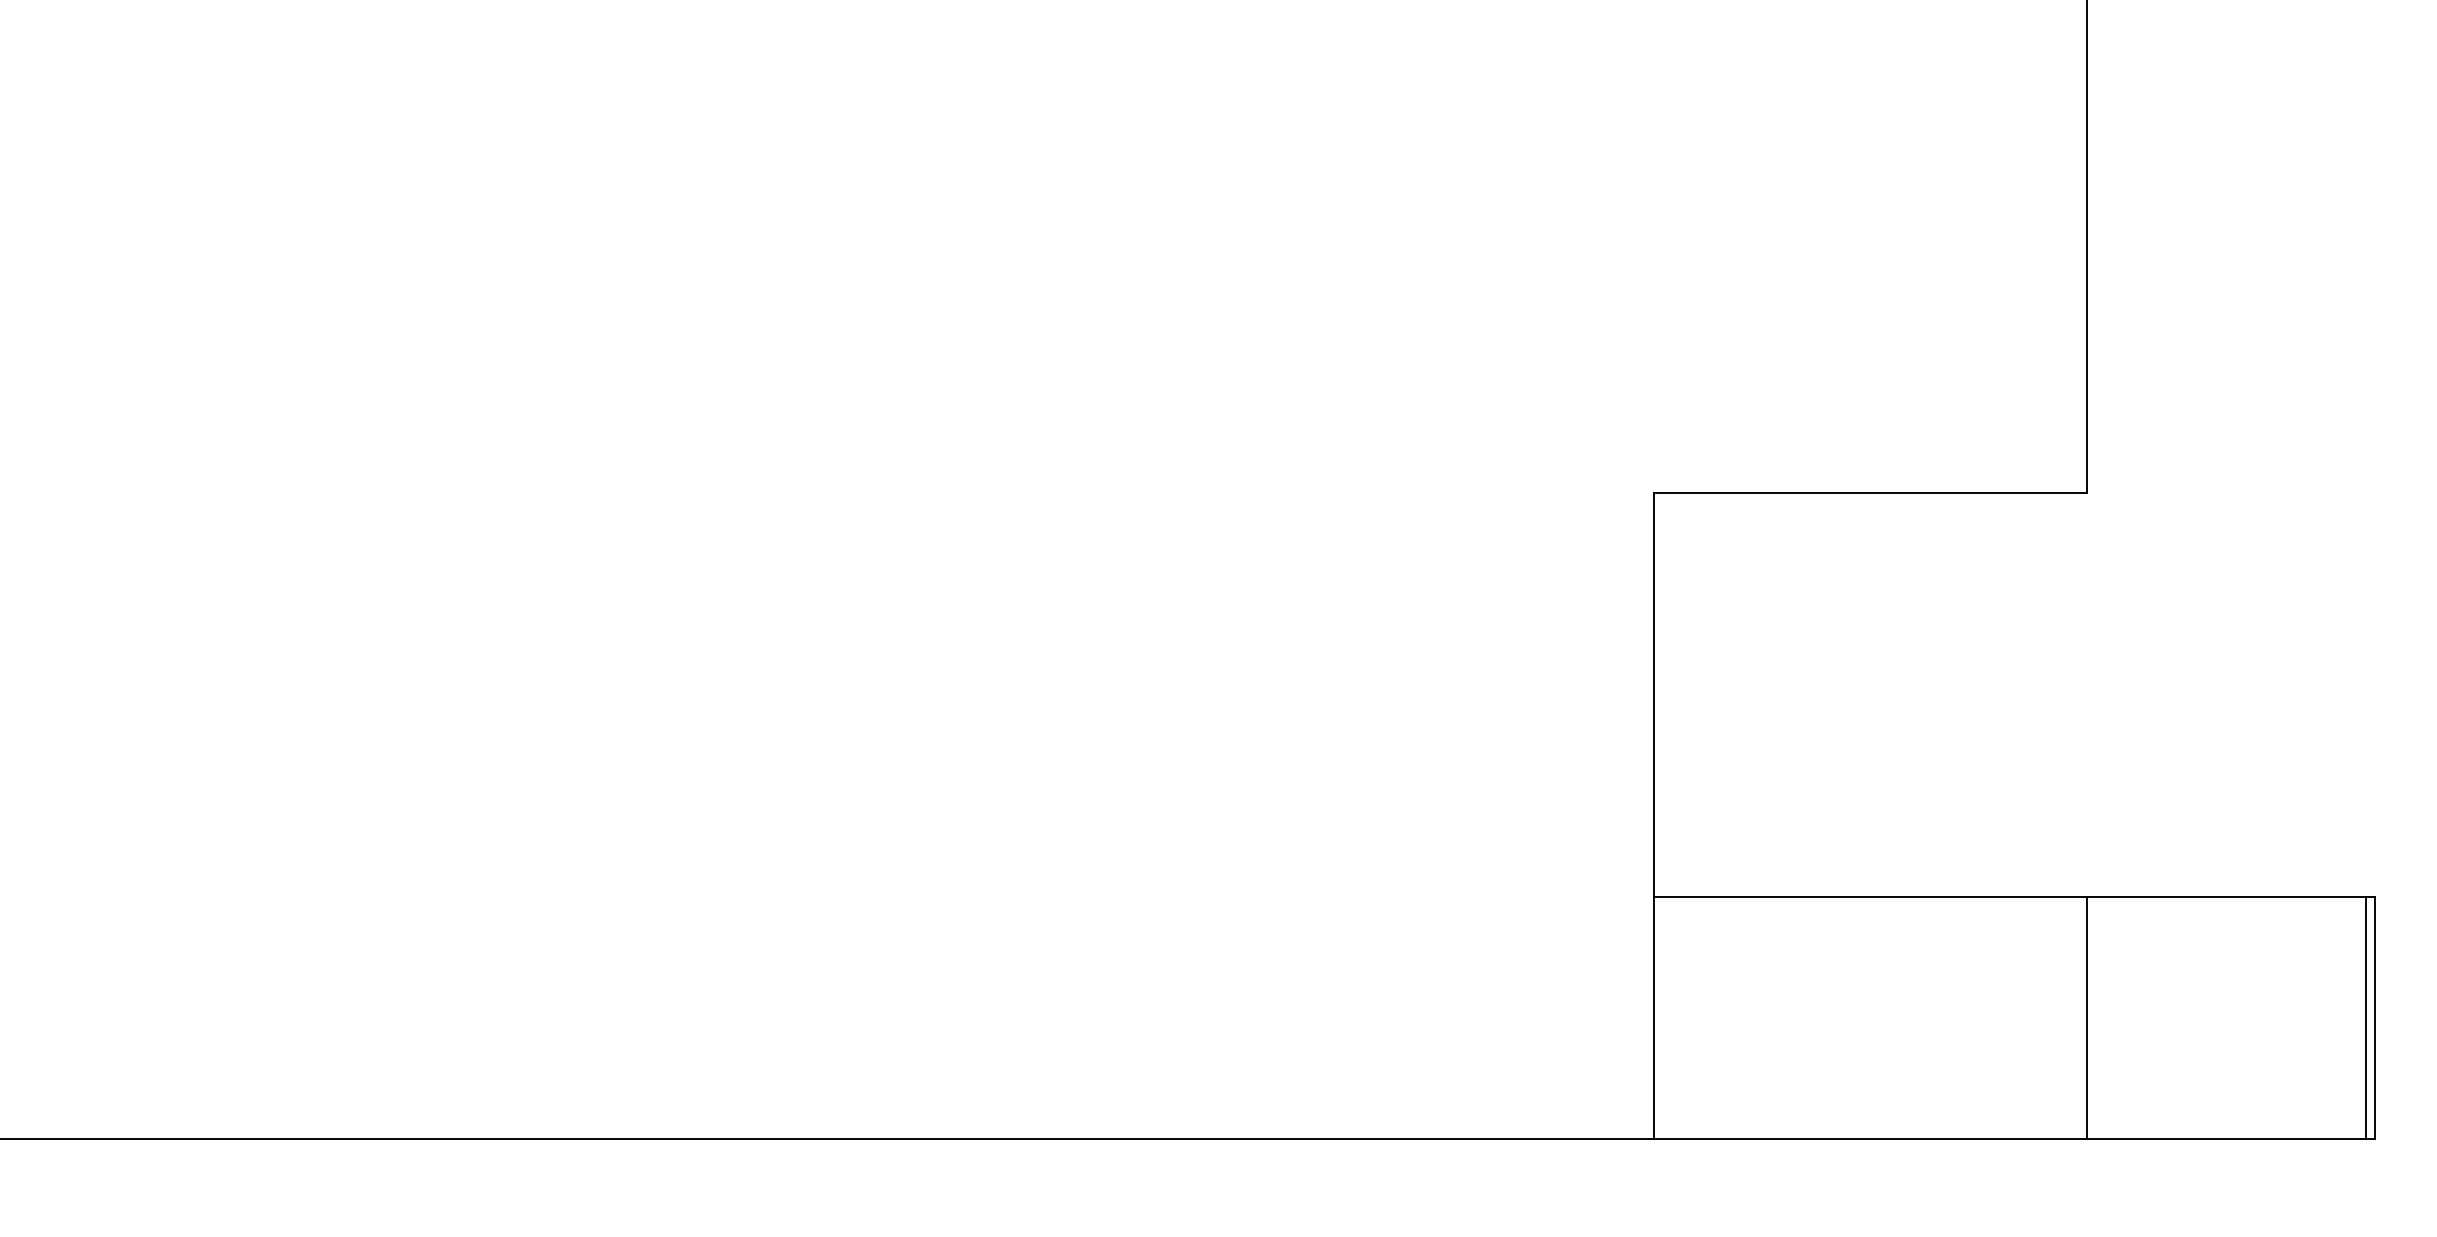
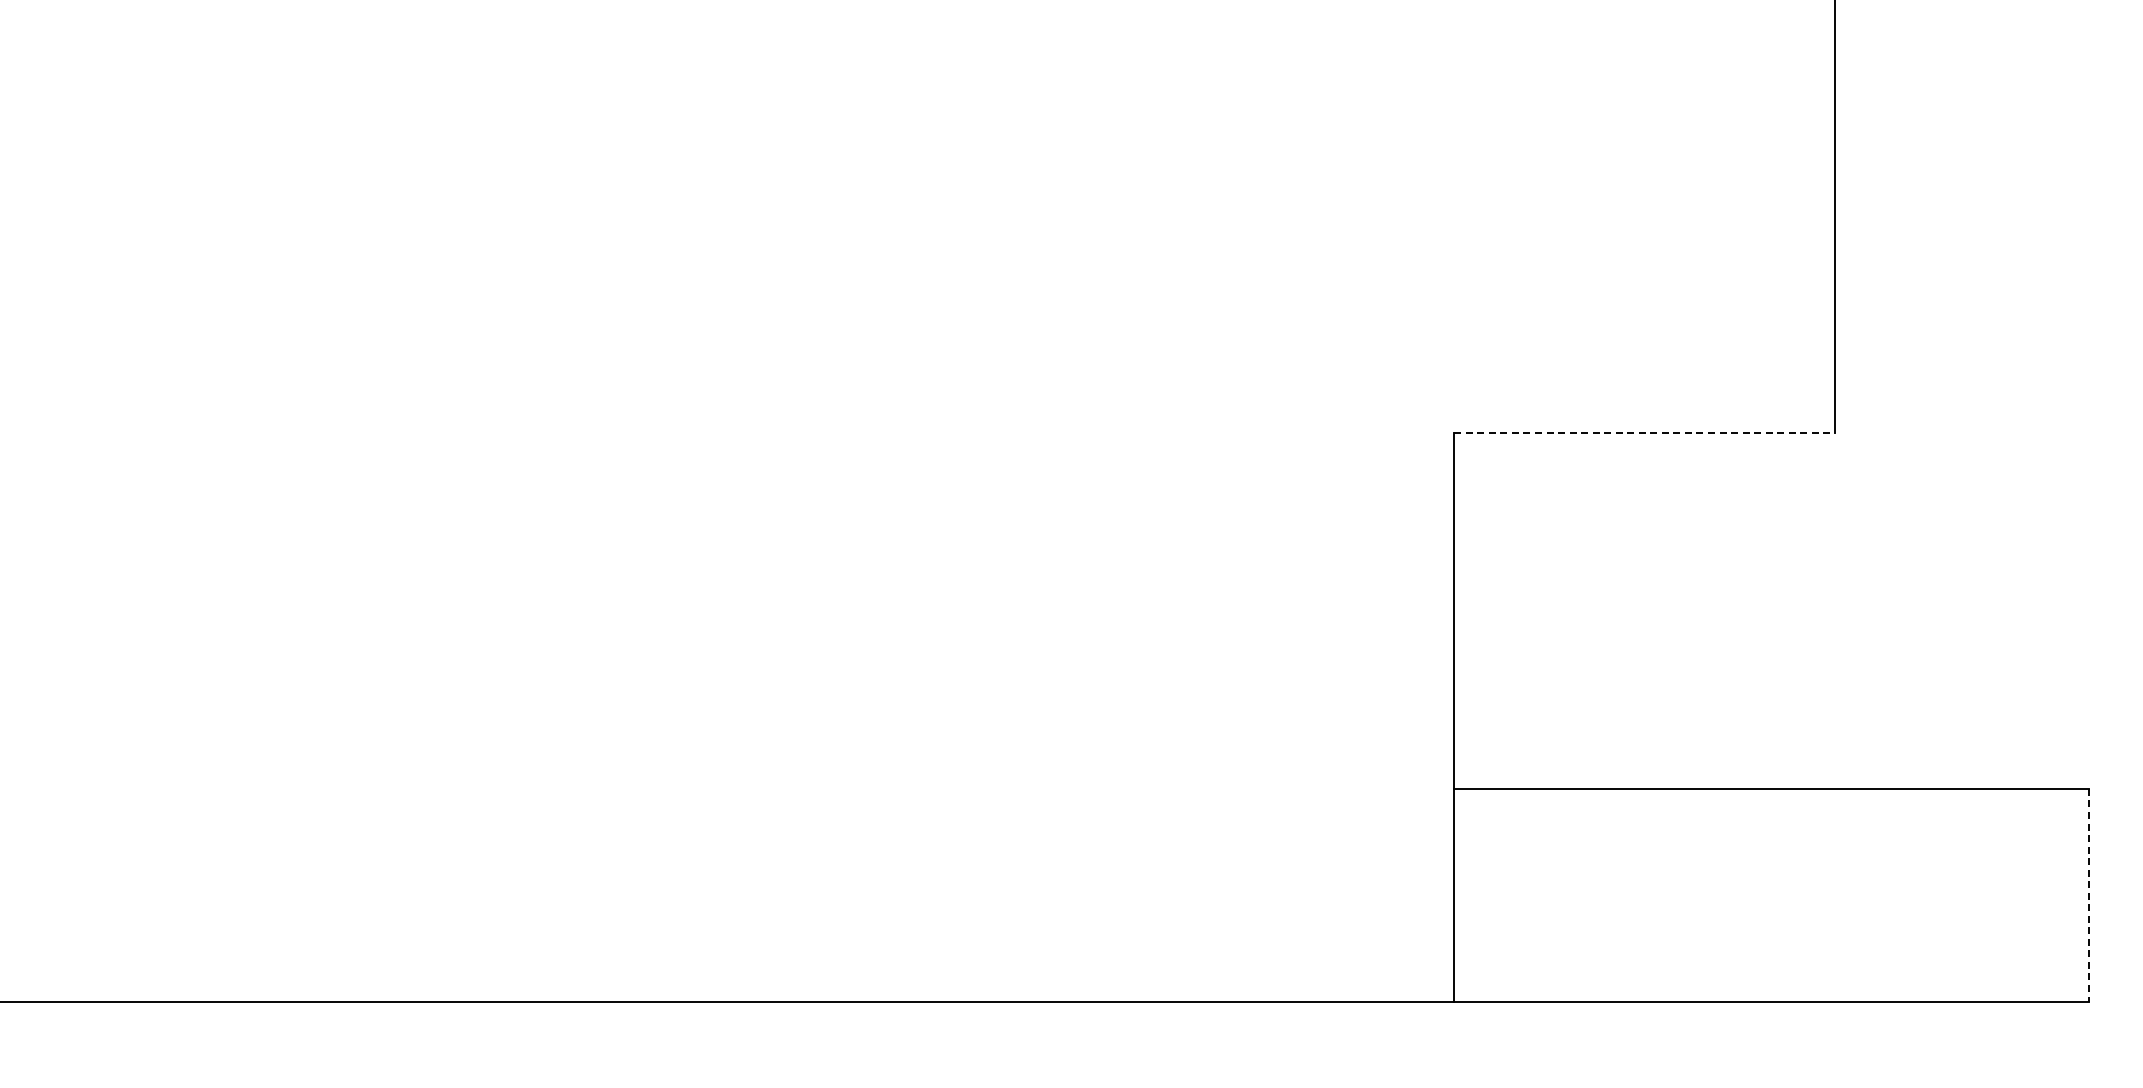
line: (1871, 492) -> (1645, 433), solid -> dashed
line: (2086, 1017) -> (1834, 894), removed
line: (2366, 1017) -> (2080, 894), removed
line: (2375, 1018) -> (2088, 895), solid -> dashed

